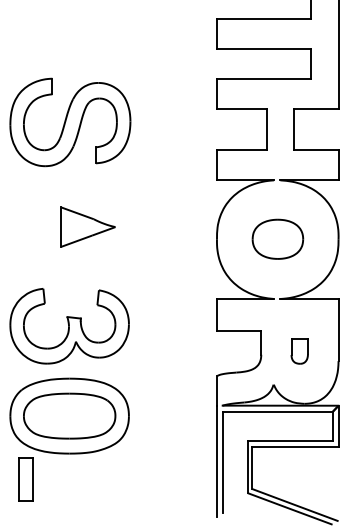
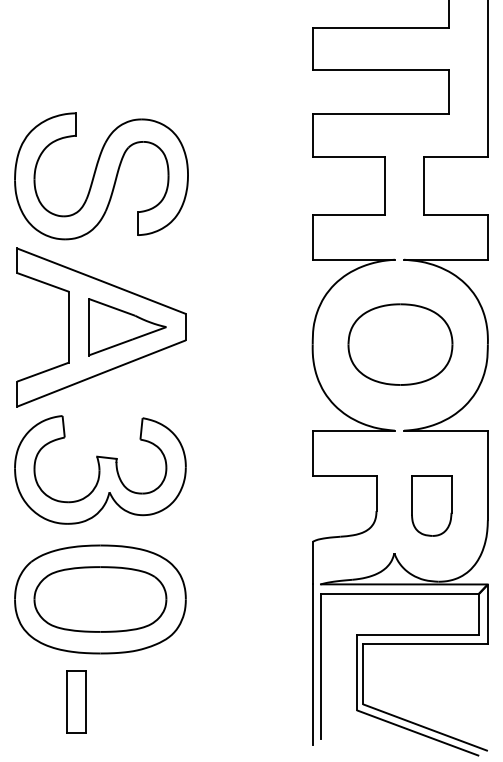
part: (70, 226) -> (101, 326), added
part: (277, 239) -> (399, 344), size x1.43
part: (299, 351) -> (431, 506), size x1.67
part: (25, 479) -> (75, 702), moved

